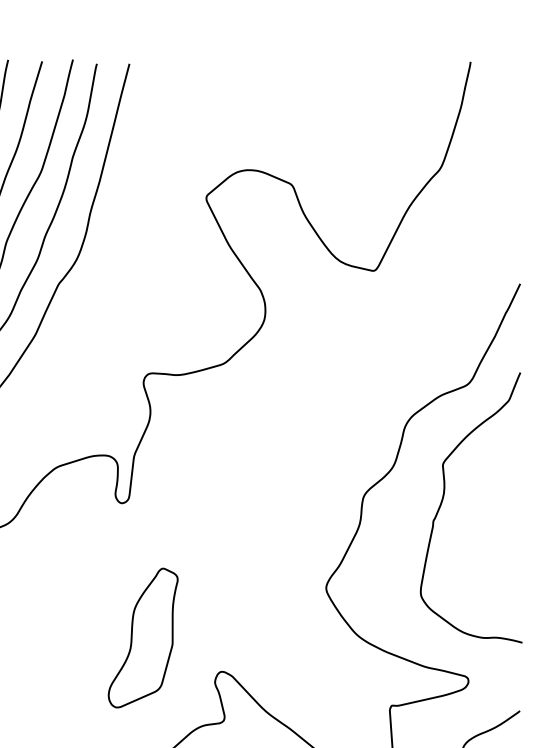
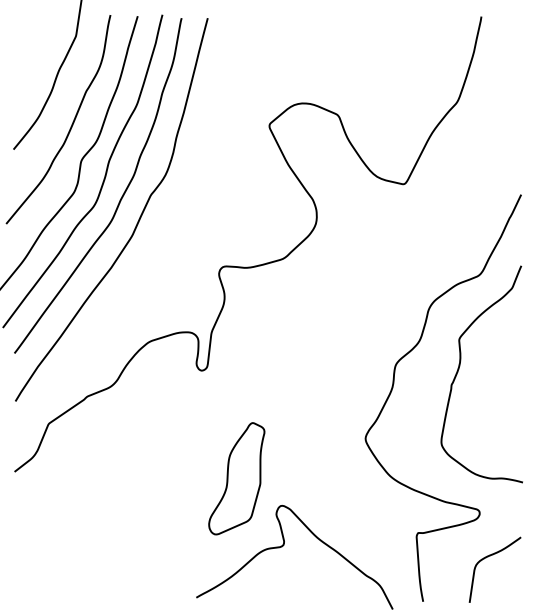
part: (142, 637) -> (236, 478), moved

